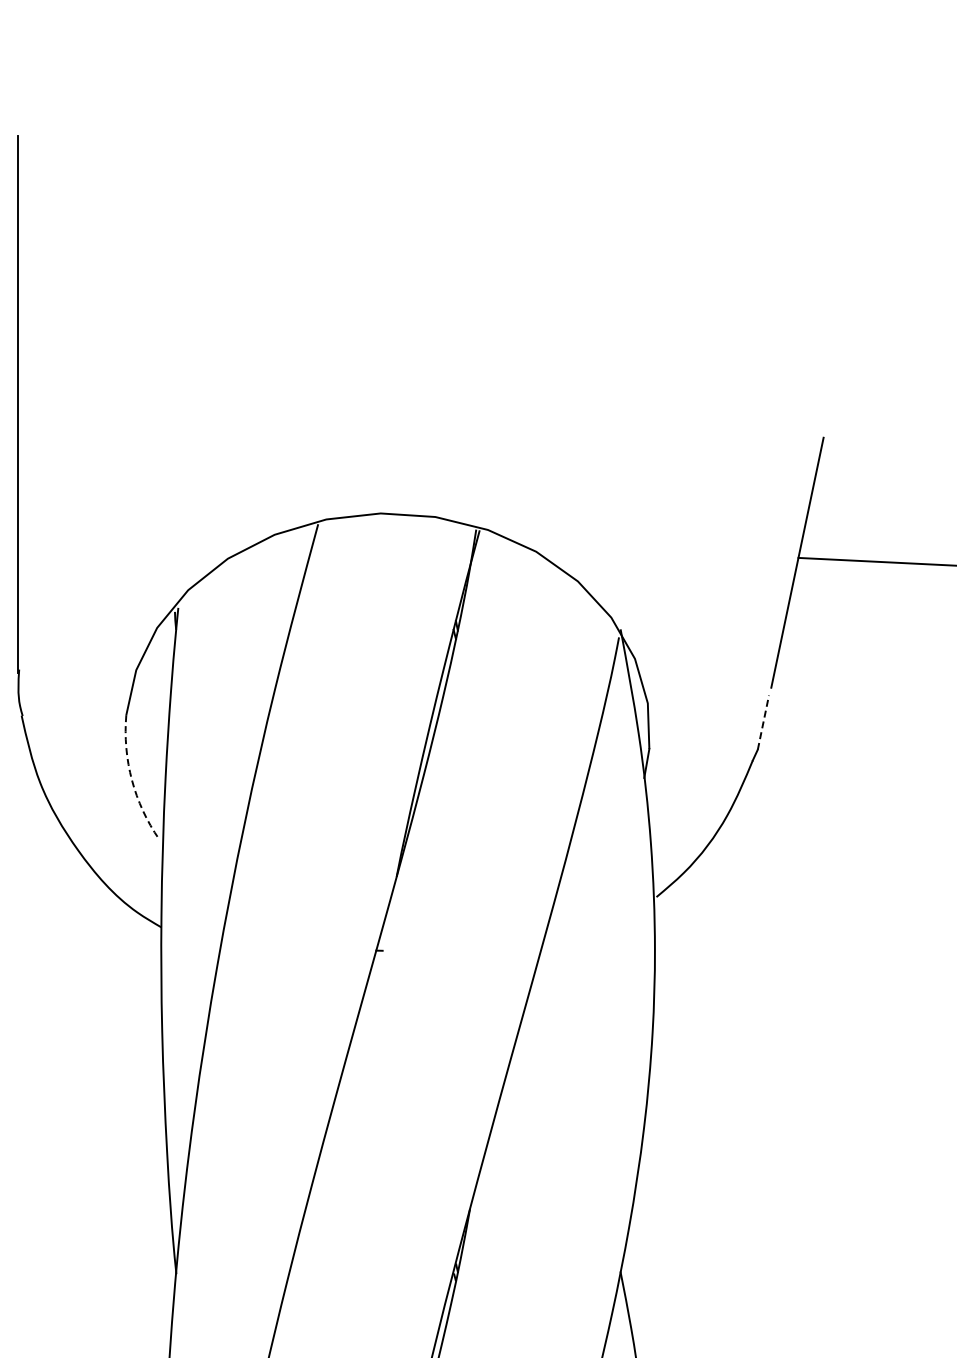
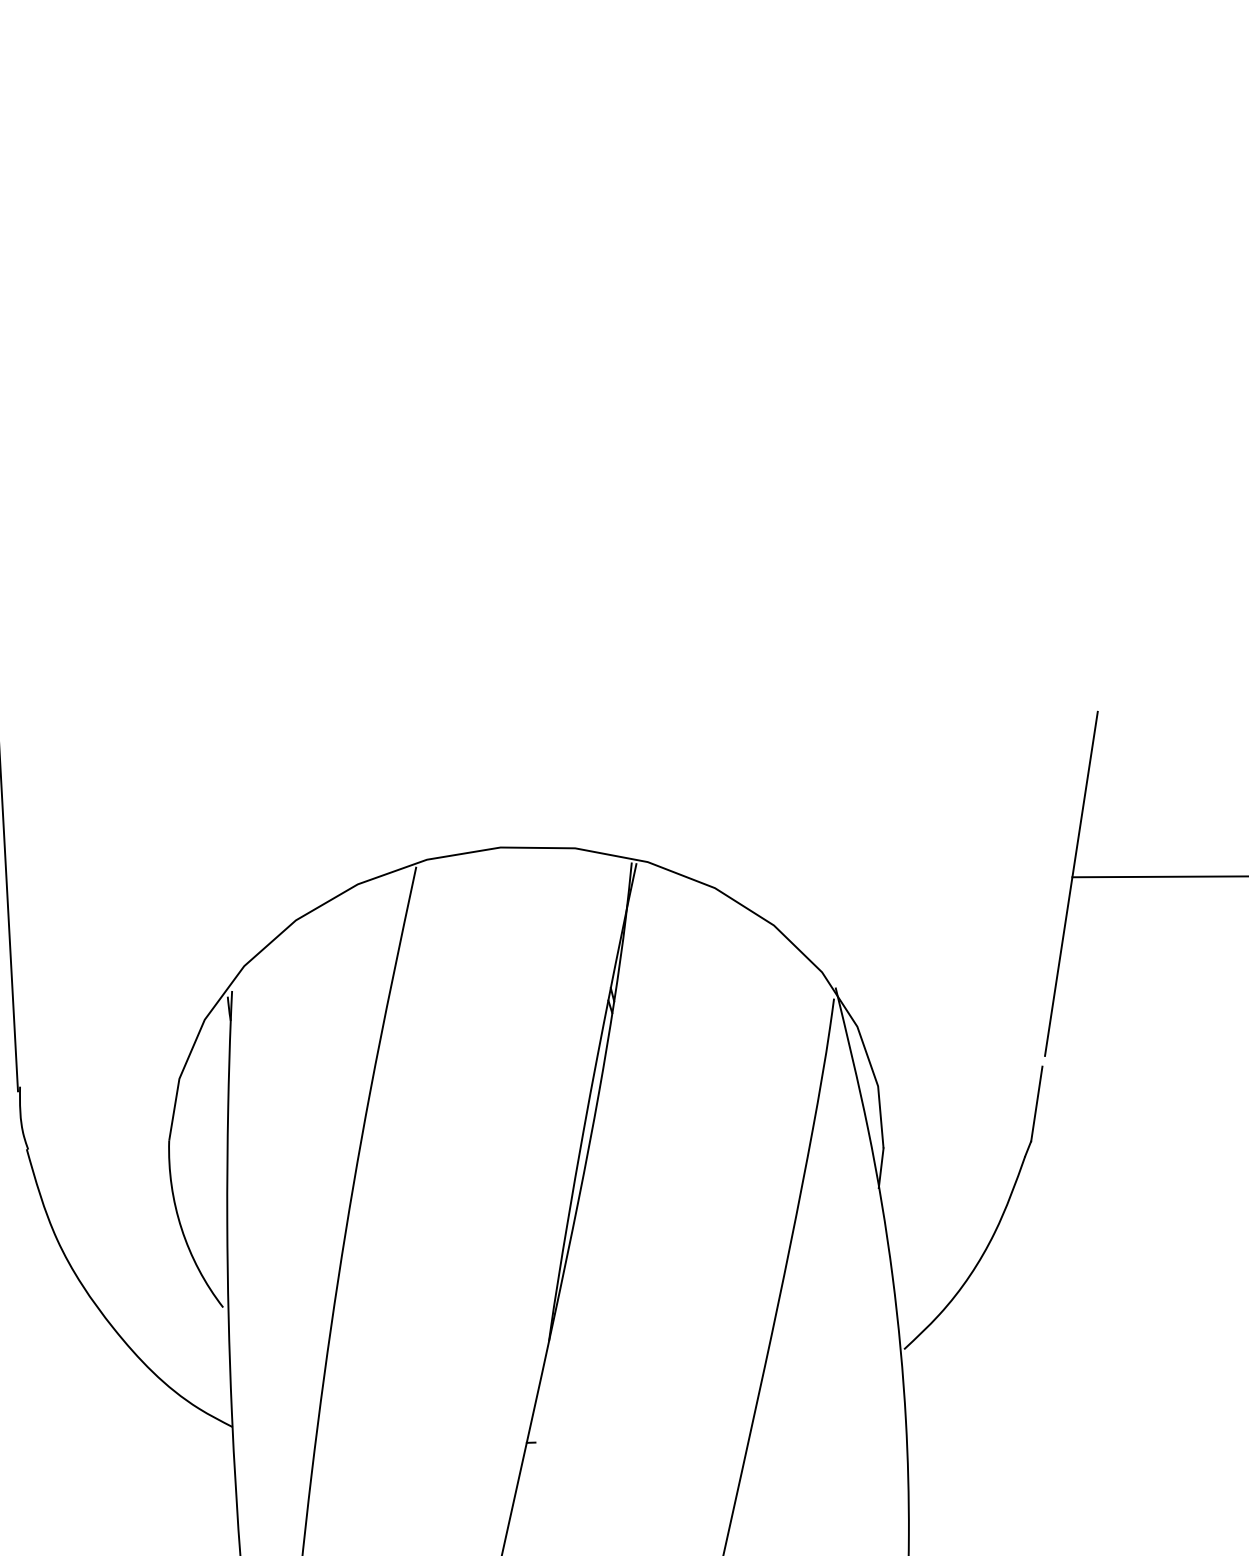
line: (763, 722) -> (1036, 1103), dashed -> solid
arc: (131, 780) -> (181, 1229), dashed -> solid

